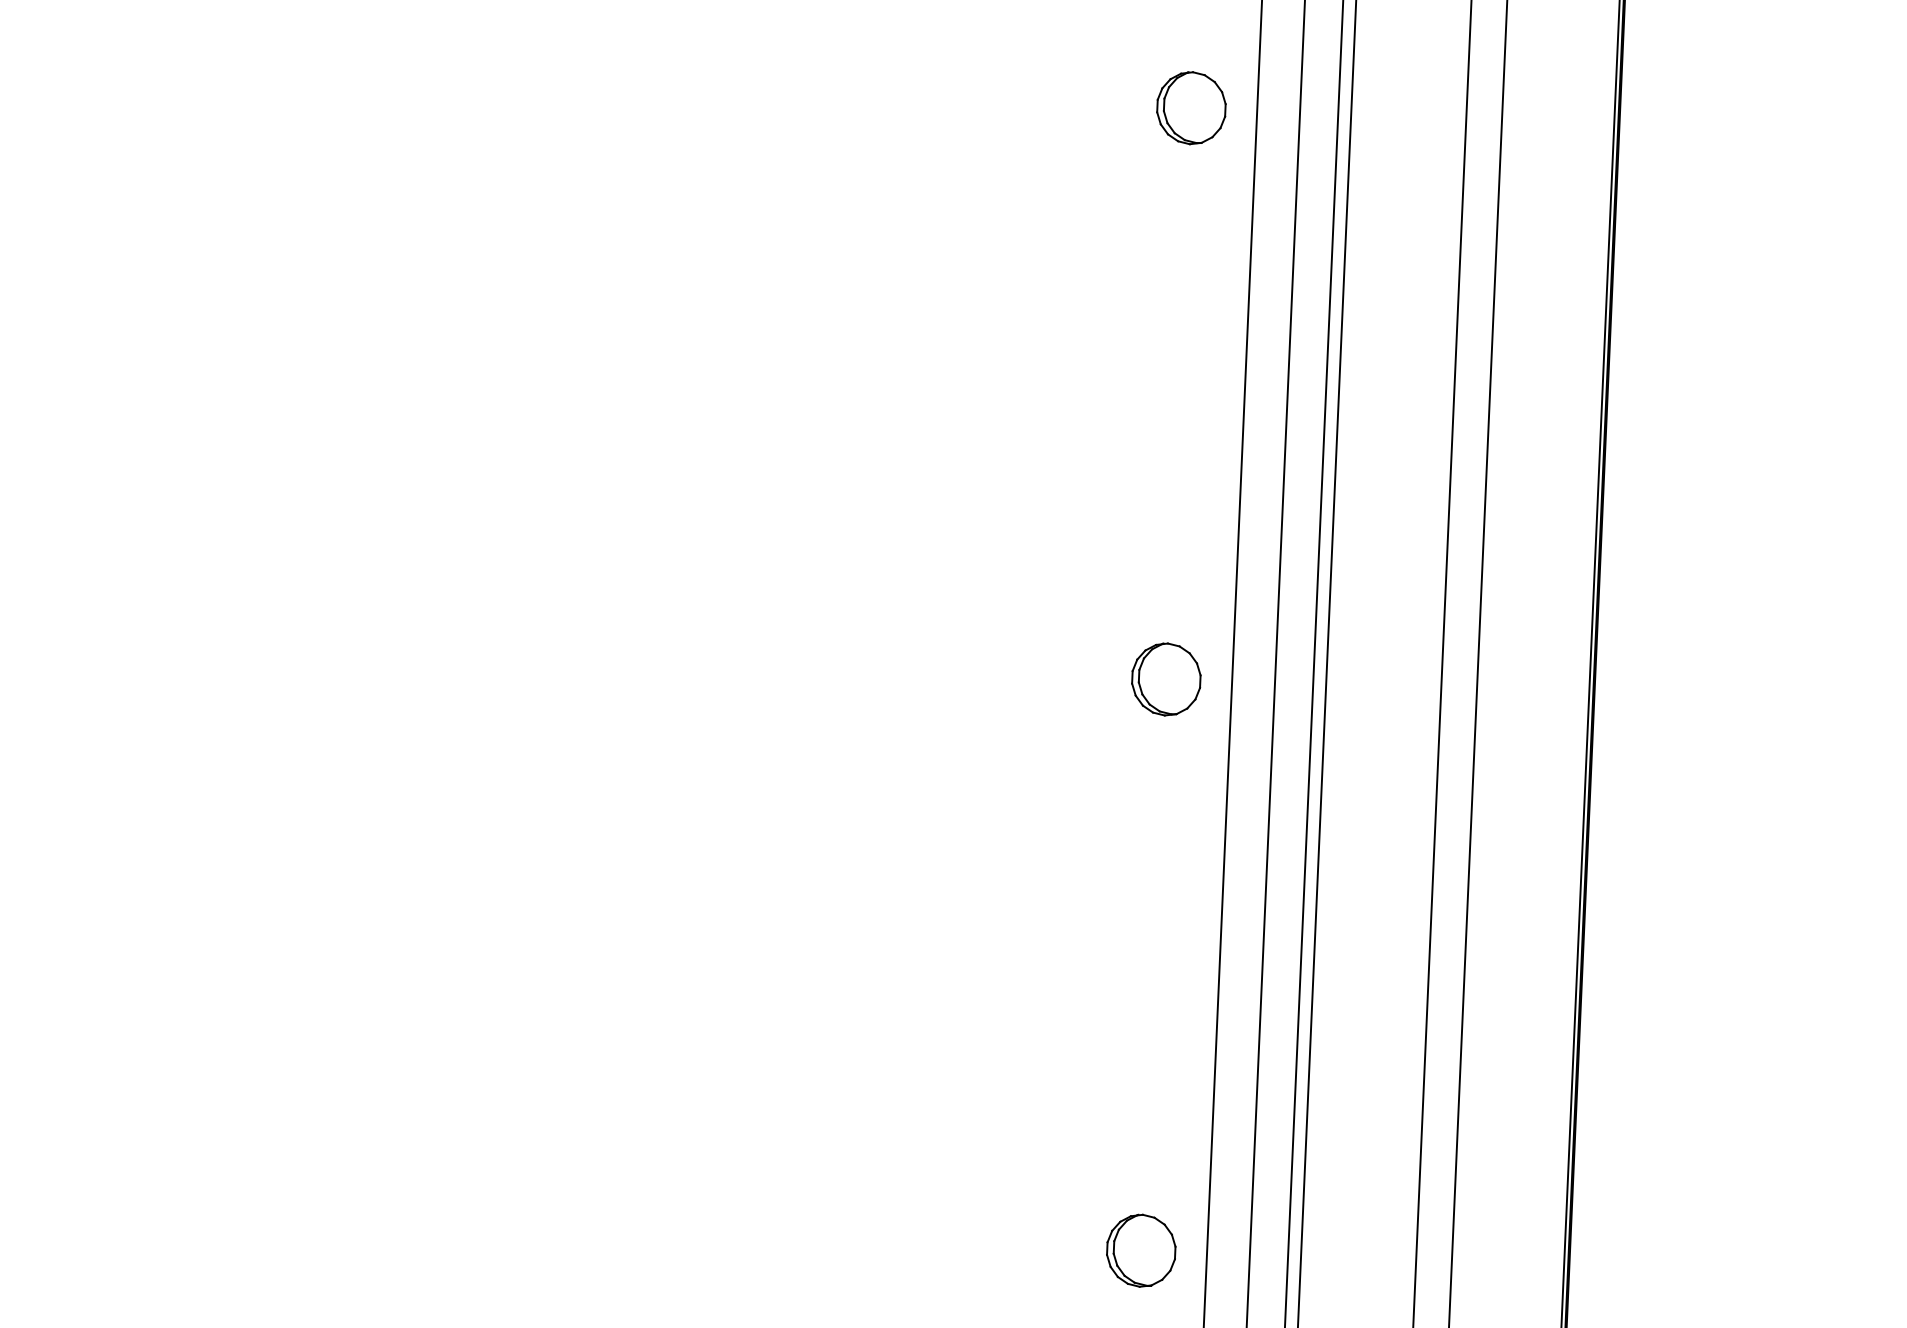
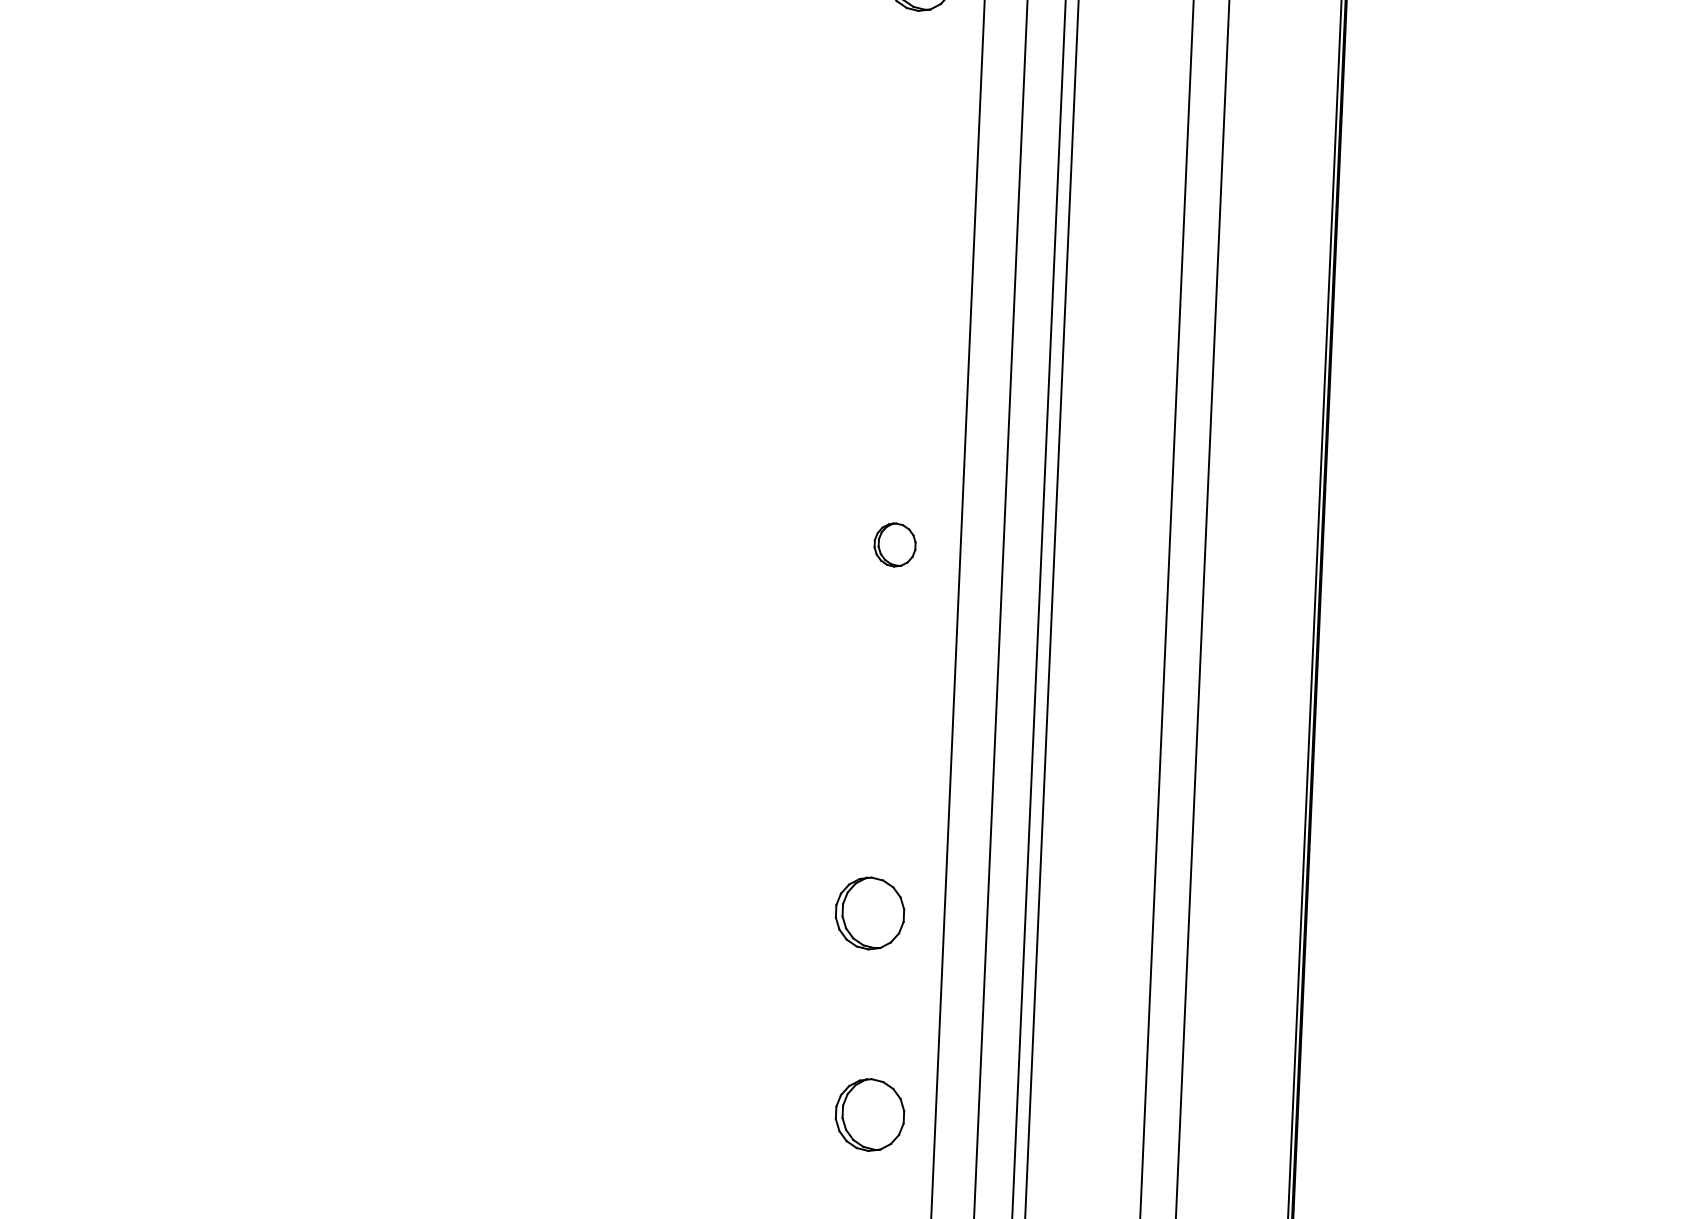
part: (1166, 679) -> (895, 545), size x0.6
part: (1141, 1048) -> (870, 913), added

